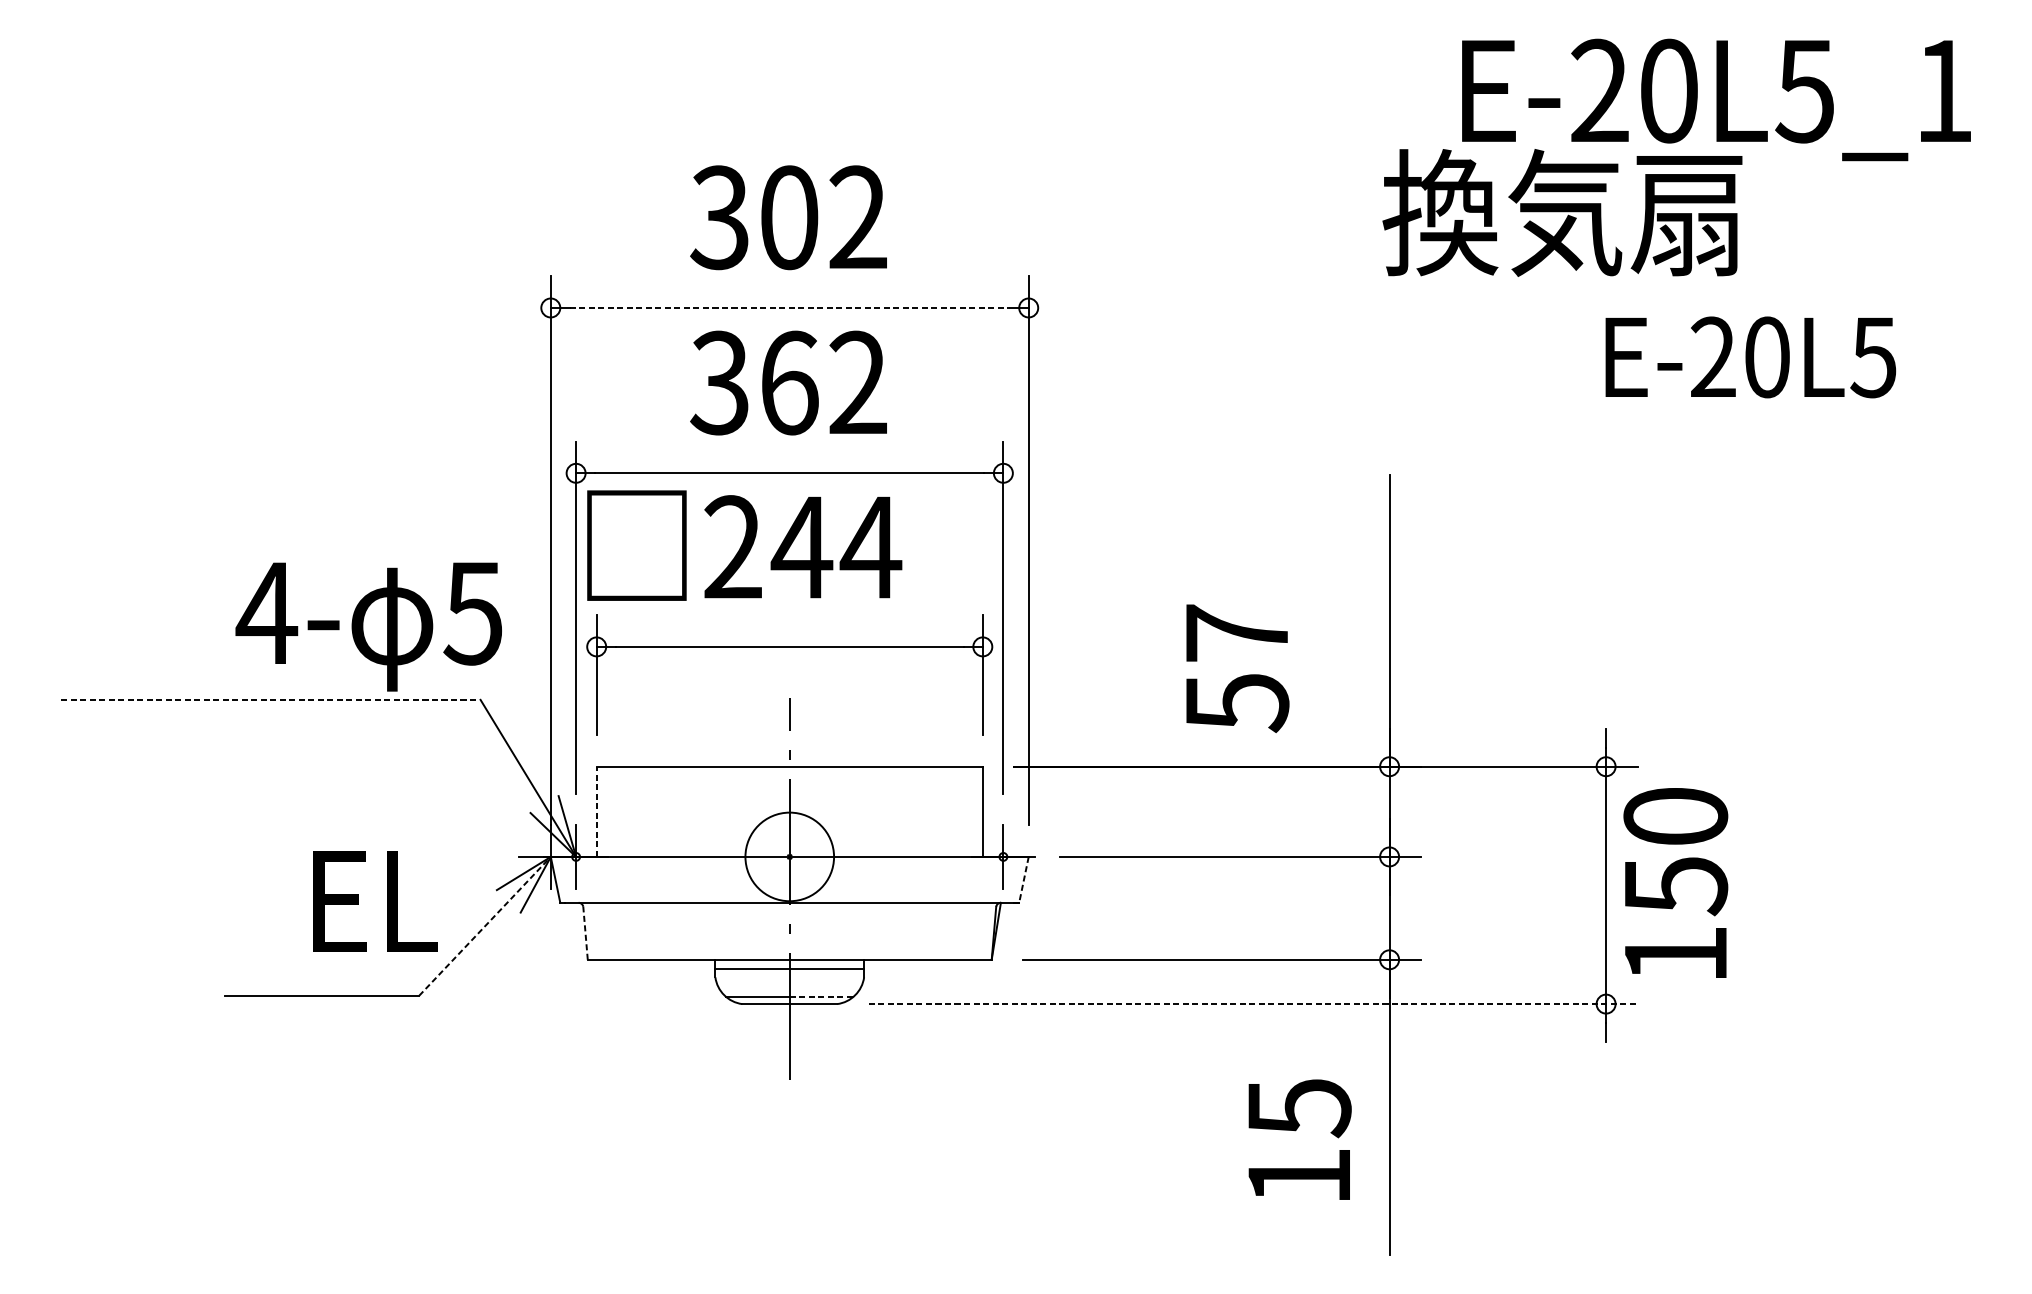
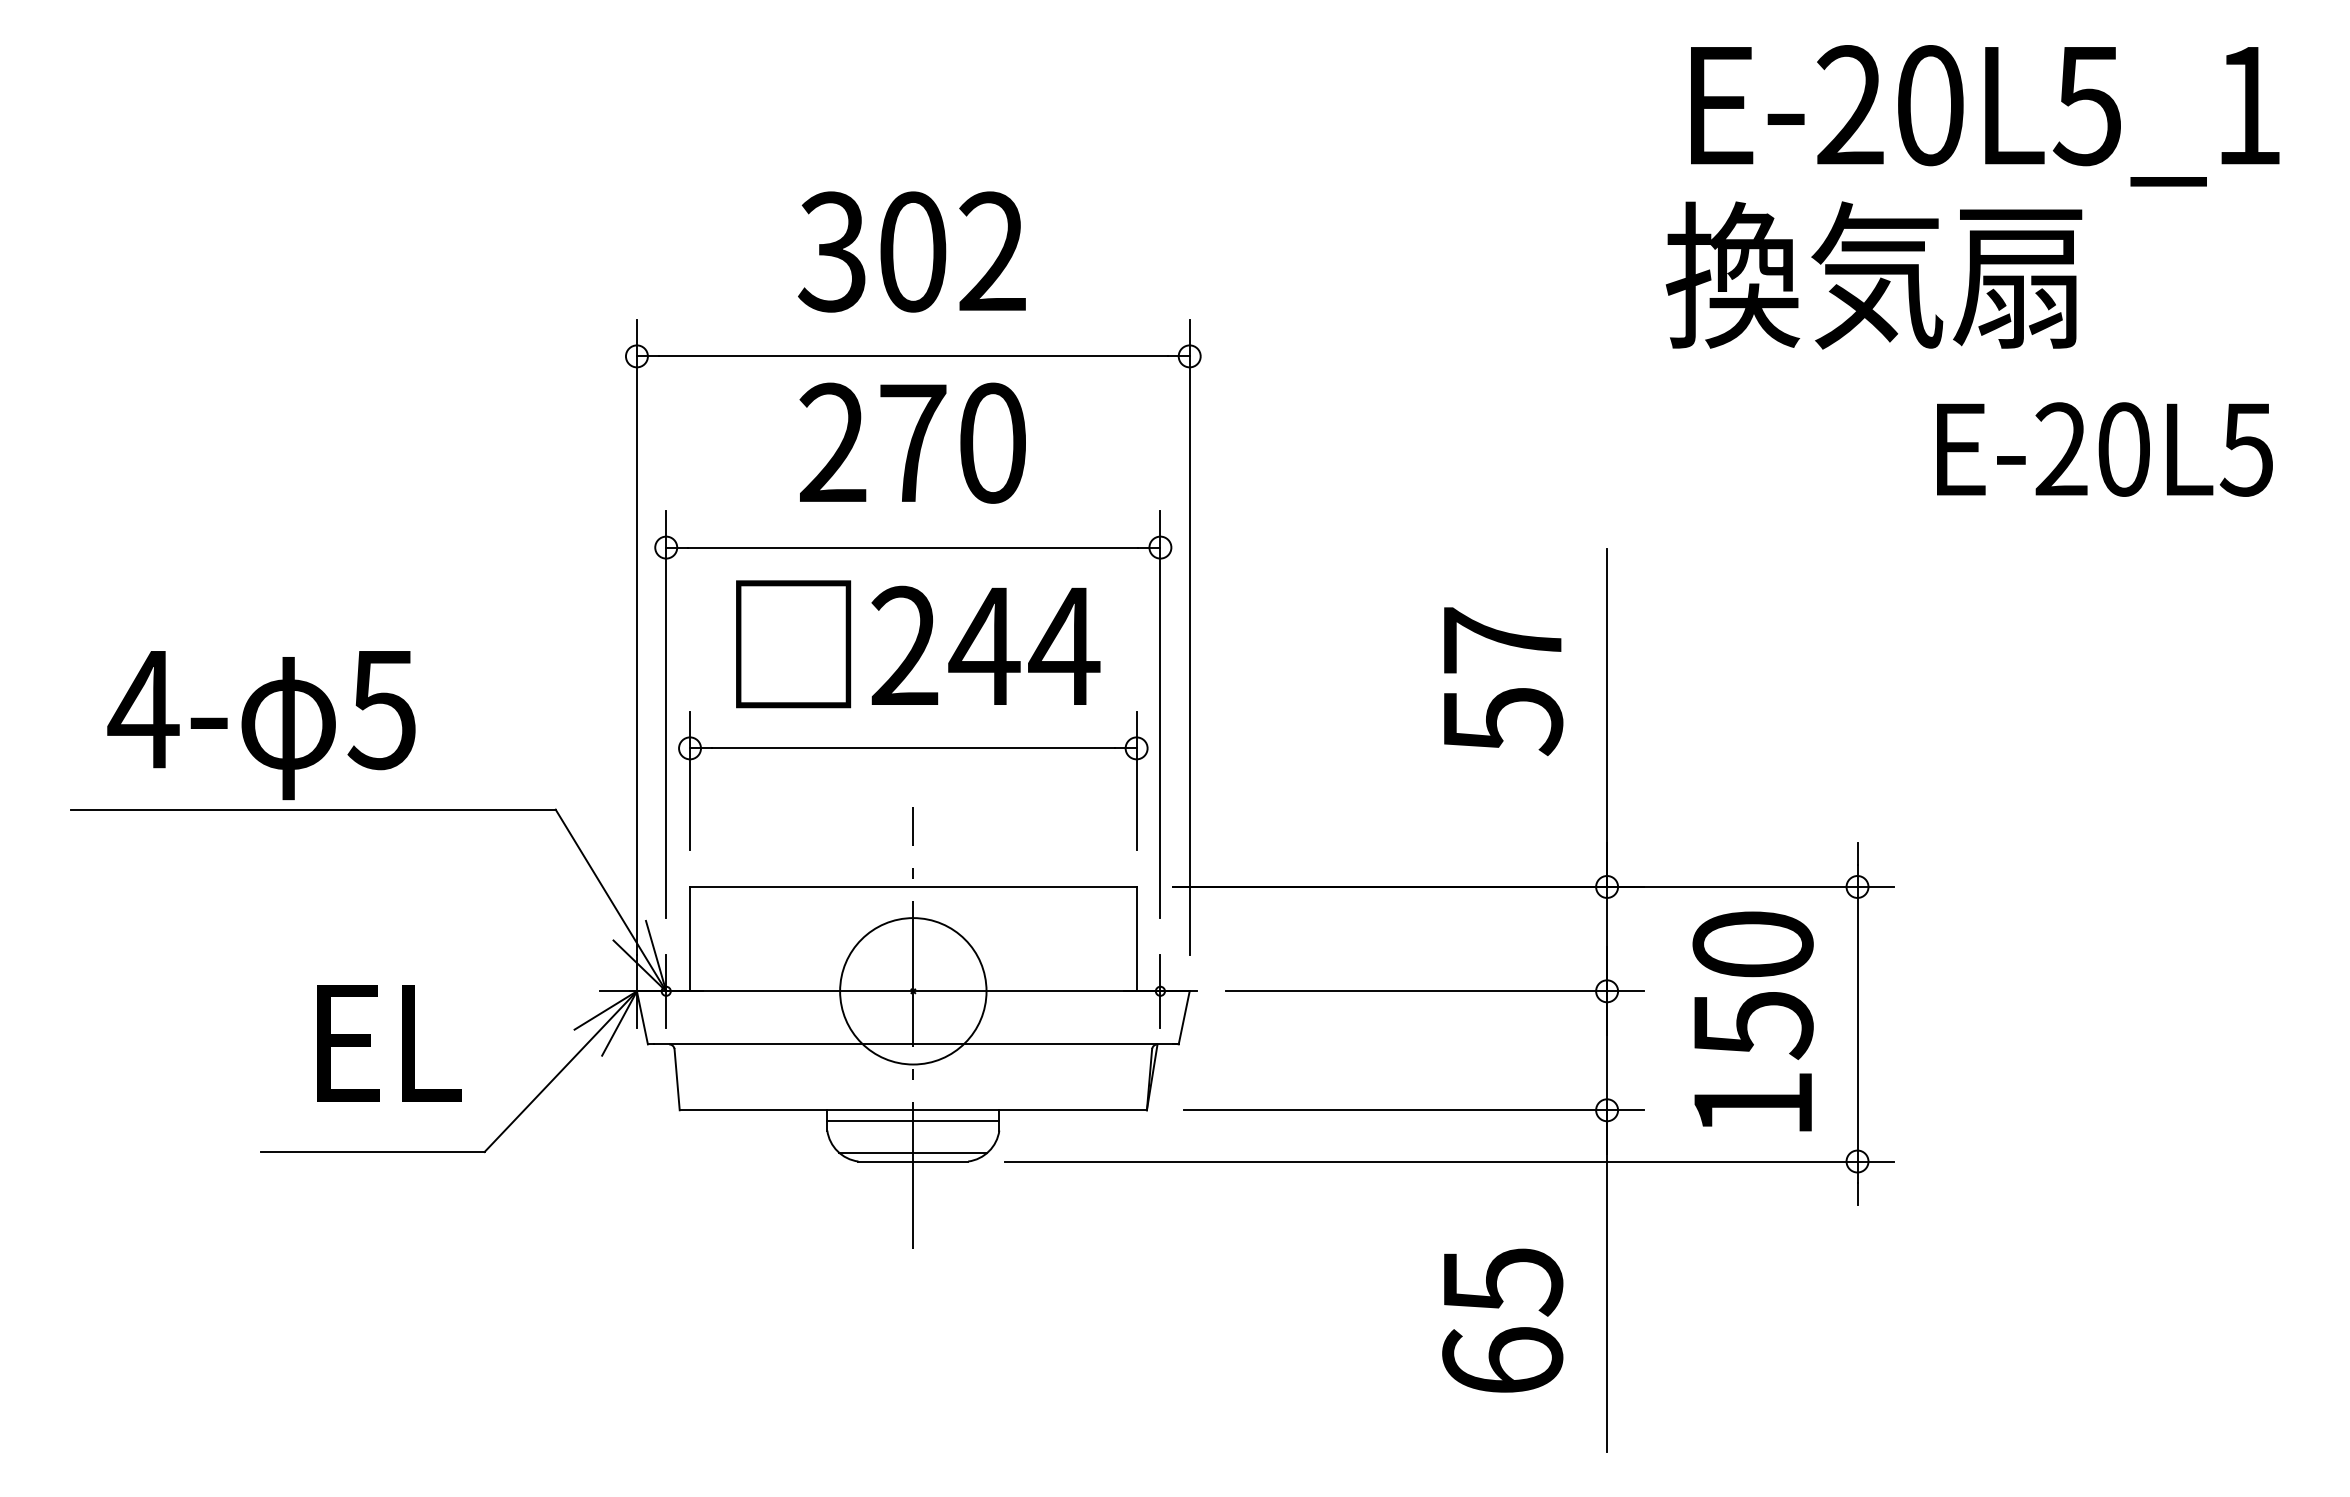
text: (1561, 212) -> (1873, 275), moved
line: (789, 308) -> (913, 356), dashed -> solid
text: (1750, 357) -> (2104, 449), moved
text: (788, 382) -> (911, 442), 362 -> 270
text: (744, 545) -> (918, 644), moved
text: (368, 627) -> (261, 725), moved
text: (1237, 668) -> (1503, 681), moved
line: (271, 699) -> (313, 809), dashed -> solid
line: (597, 811) -> (690, 938), dashed -> solid
circle: (789, 857) -> (913, 991), size x1.43
line: (1024, 880) -> (1184, 1018), dashed -> solid
text: (1675, 883) -> (1752, 1021), moved
text: (375, 902) -> (389, 1043), moved
line: (484, 926) -> (560, 1071), dashed -> solid
line: (585, 933) -> (677, 1079), dashed -> solid
line: (821, 996) -> (950, 1152), dashed -> solid
line: (1253, 1004) -> (1449, 1161), dashed -> solid
text: (1299, 1175) -> (1502, 1359), 15 -> 65

